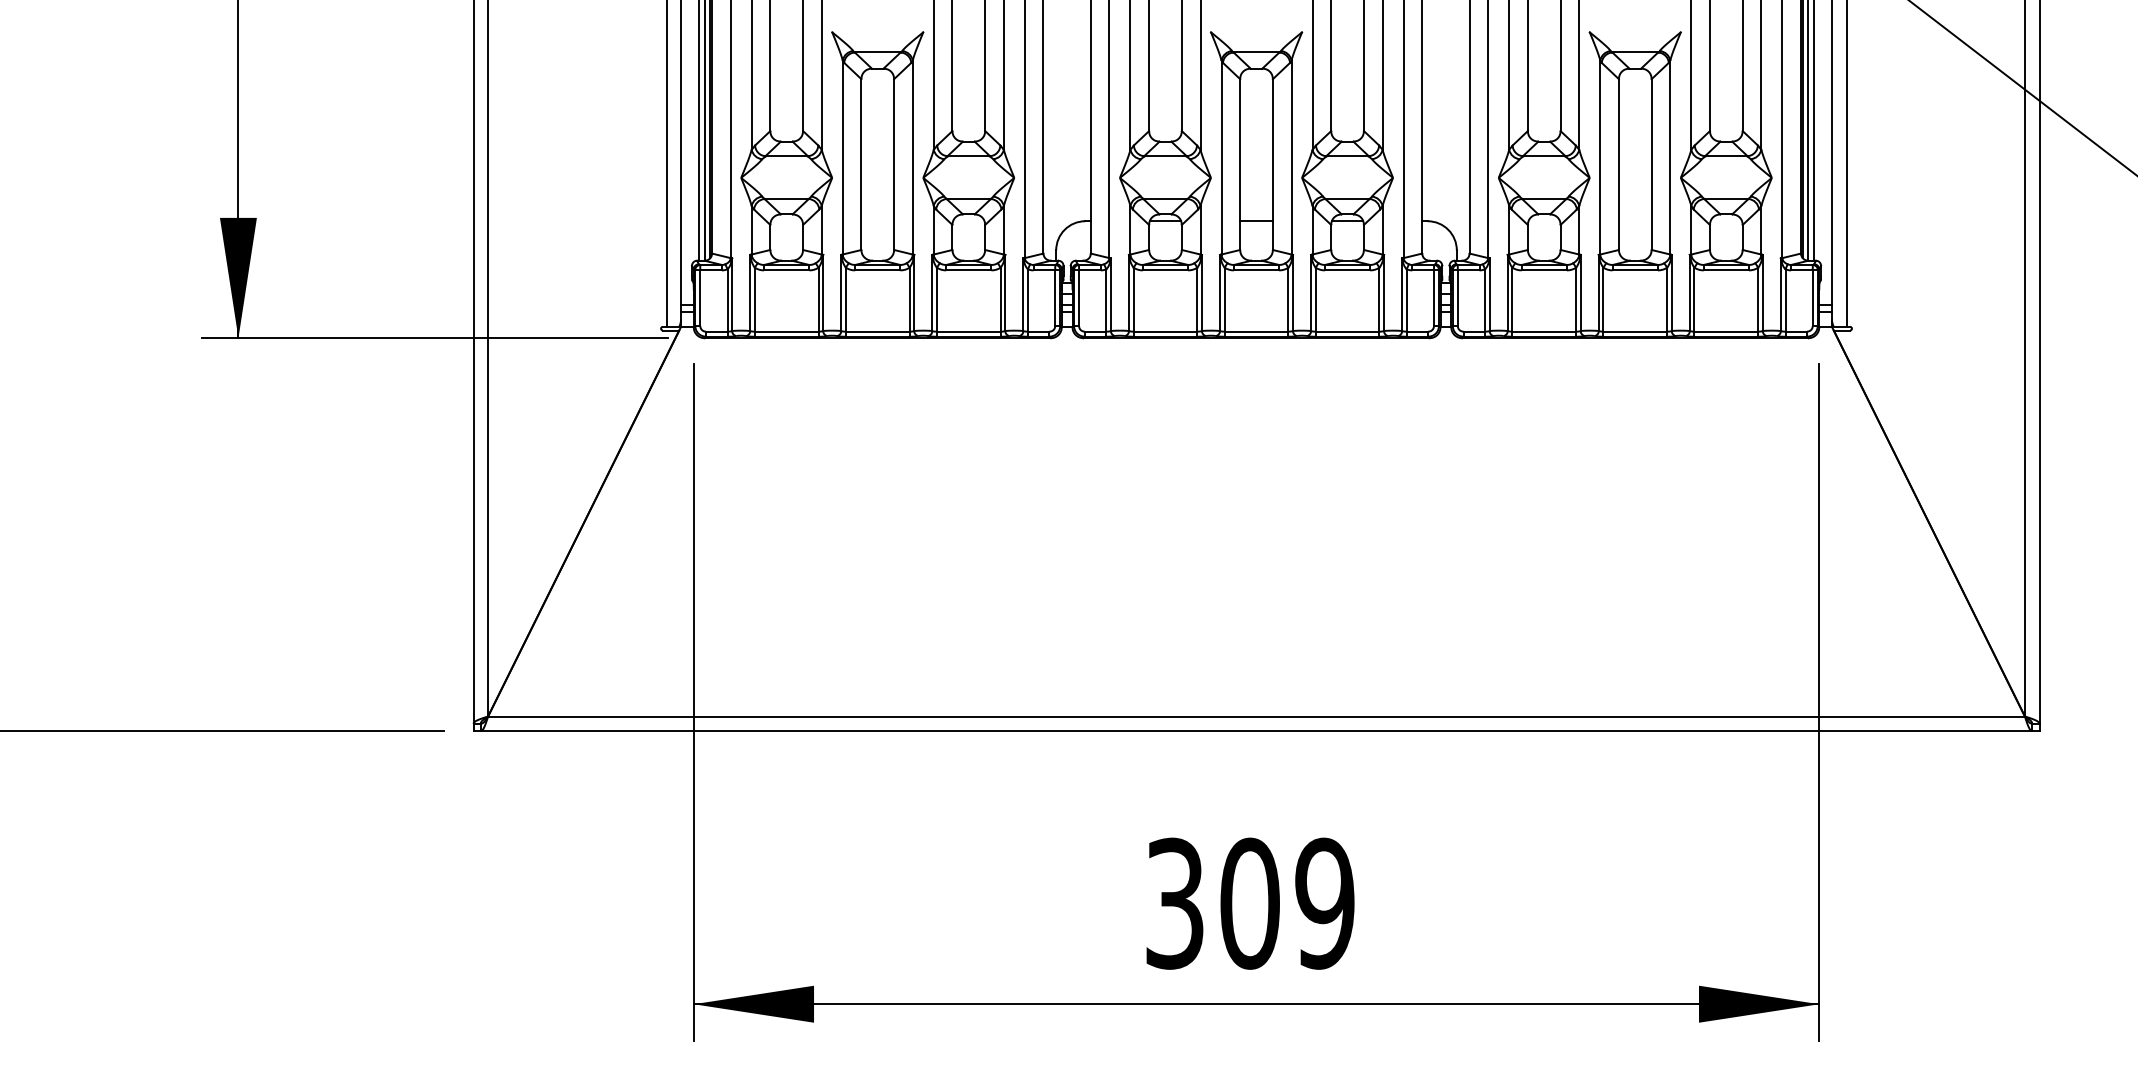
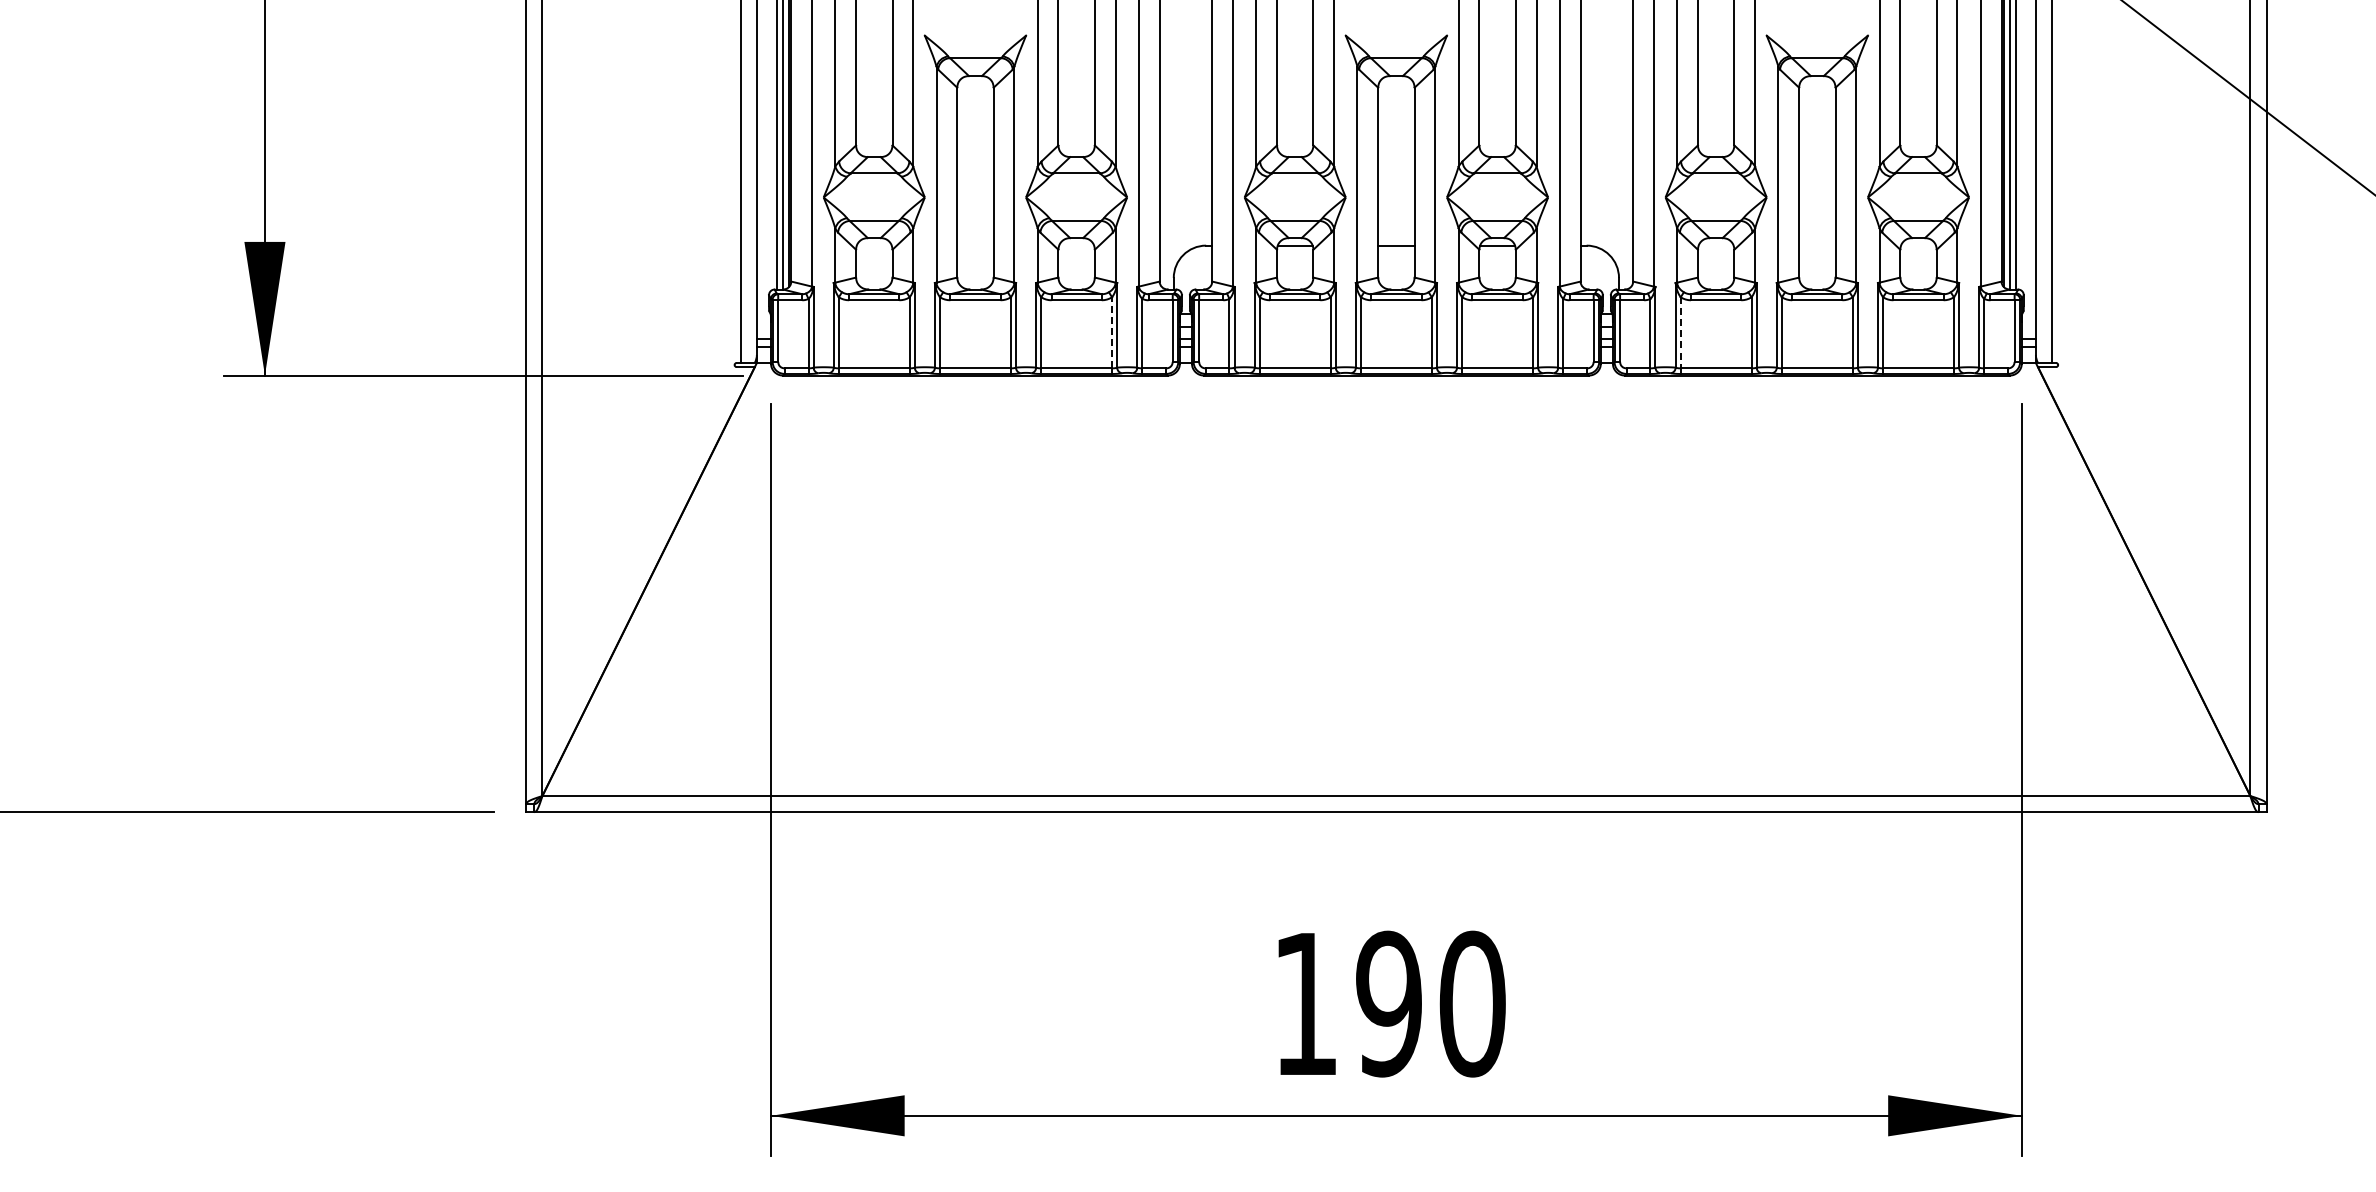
line: (1001, 299) -> (1112, 332), solid -> dashed
line: (1512, 299) -> (1680, 332), solid -> dashed
text: (1250, 903) -> (1389, 1003), 309 -> 190

